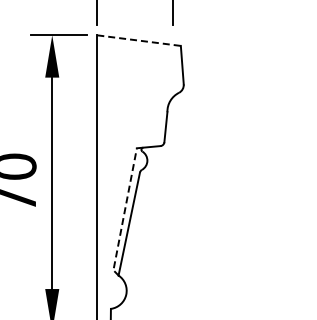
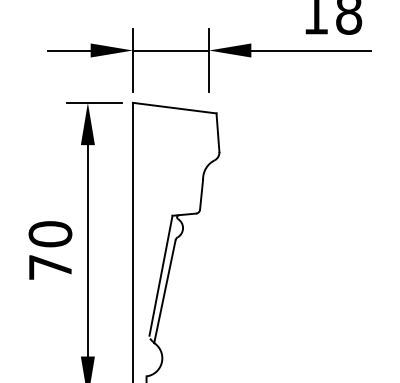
line: (139, 40) -> (175, 108), dashed -> solid
line: (125, 207) -> (161, 275), dashed -> solid

